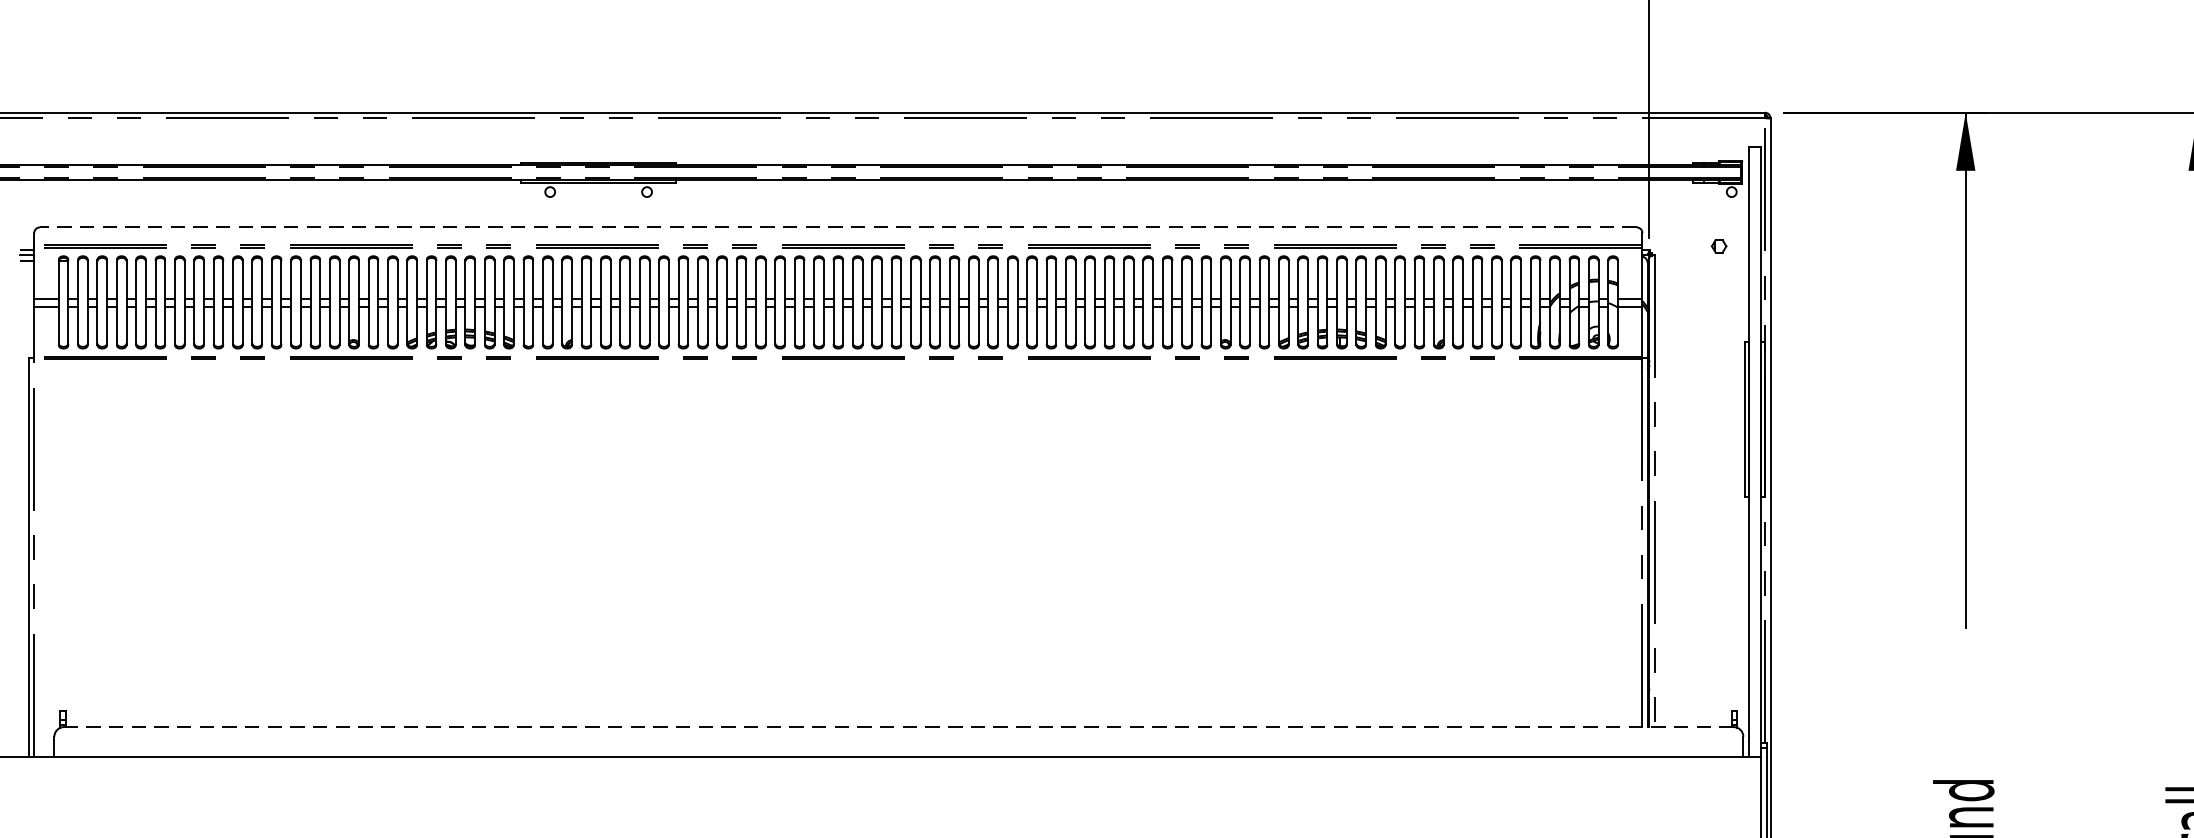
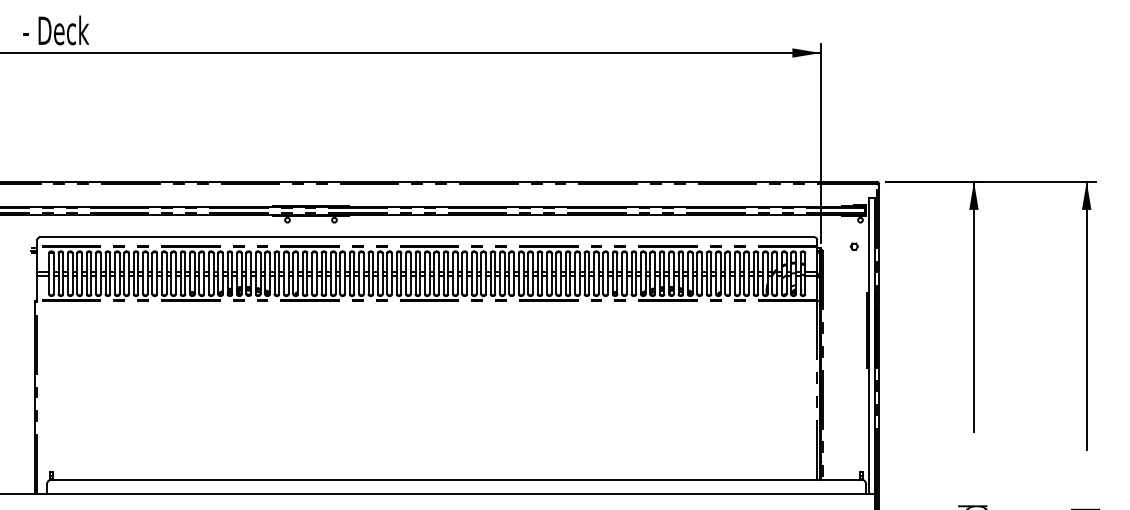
line: (836, 227) -> (426, 237), dashed -> solid
line: (898, 726) -> (456, 479), dashed -> solid

